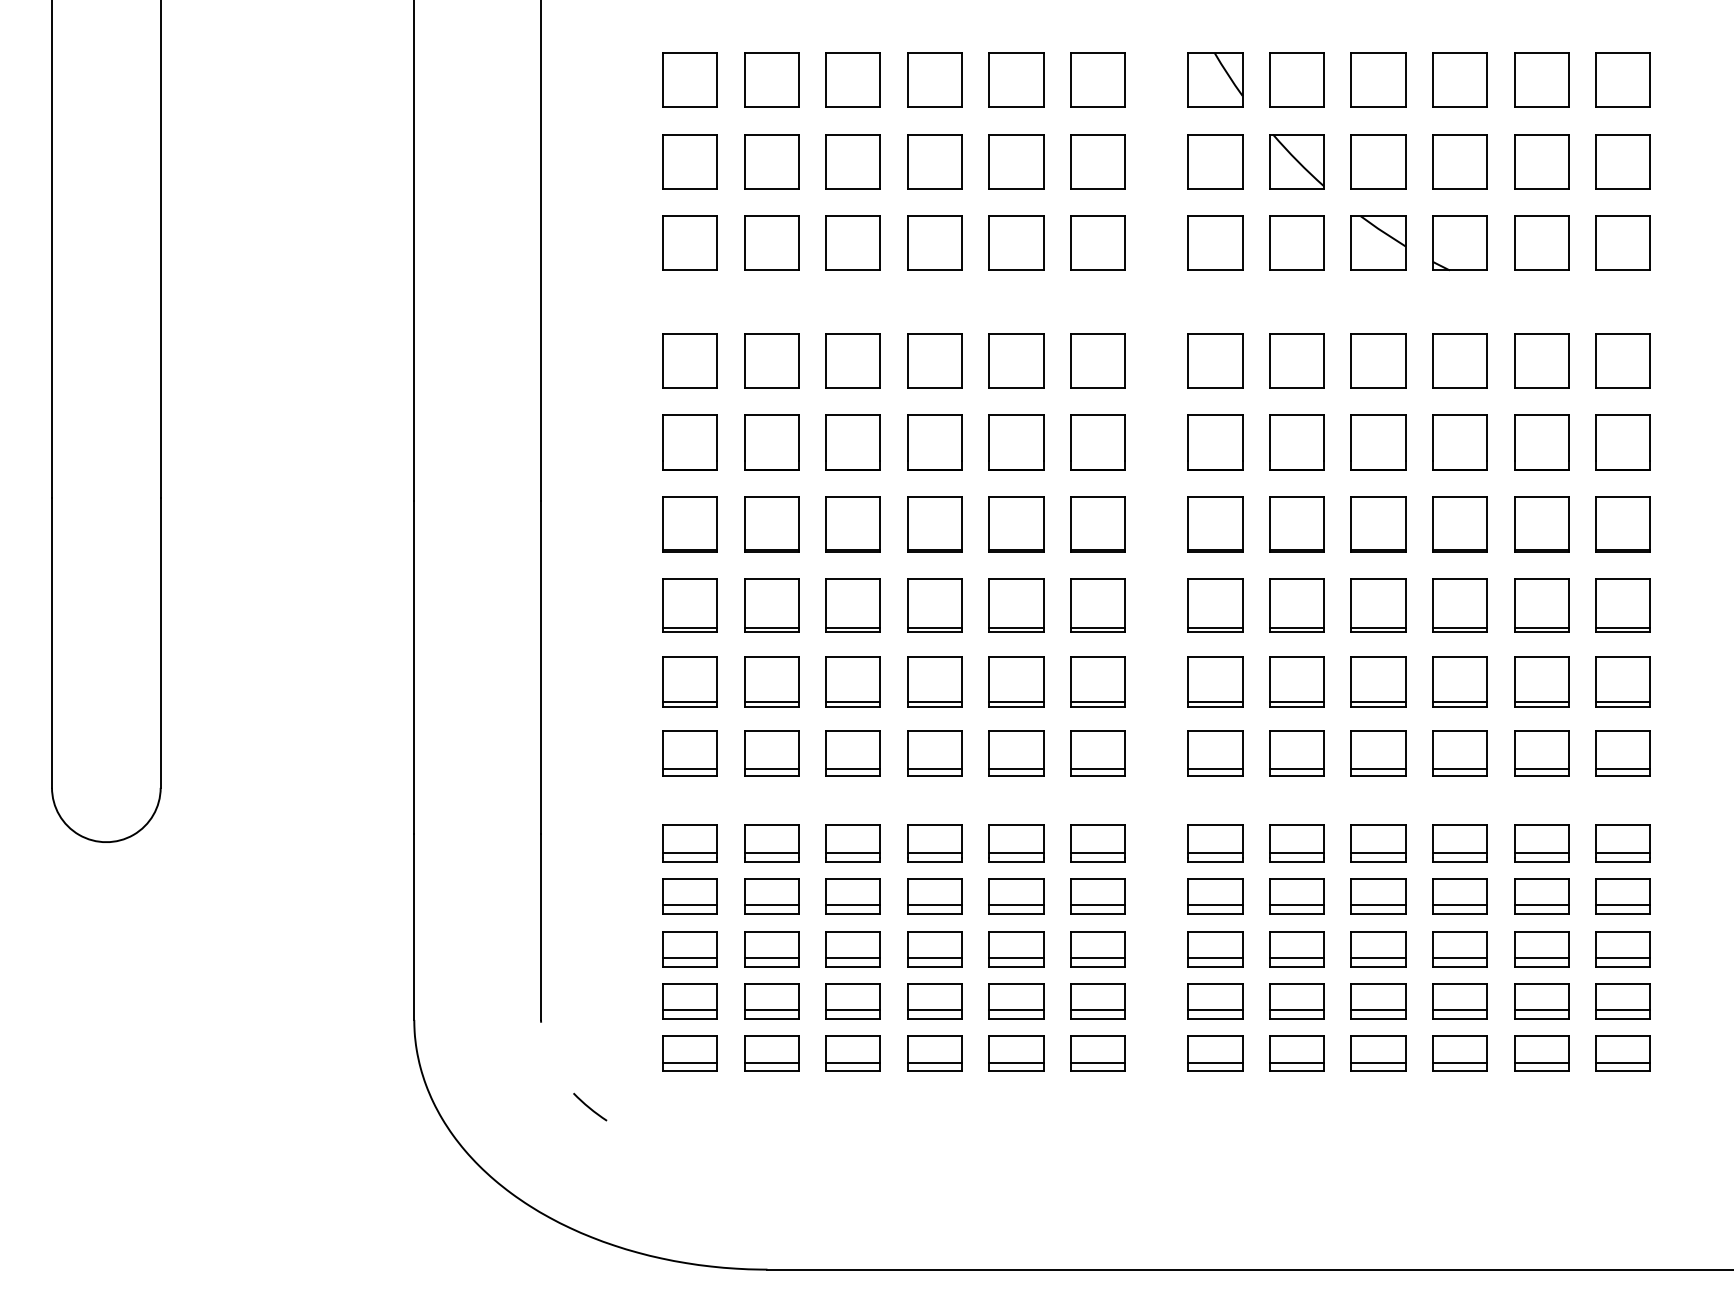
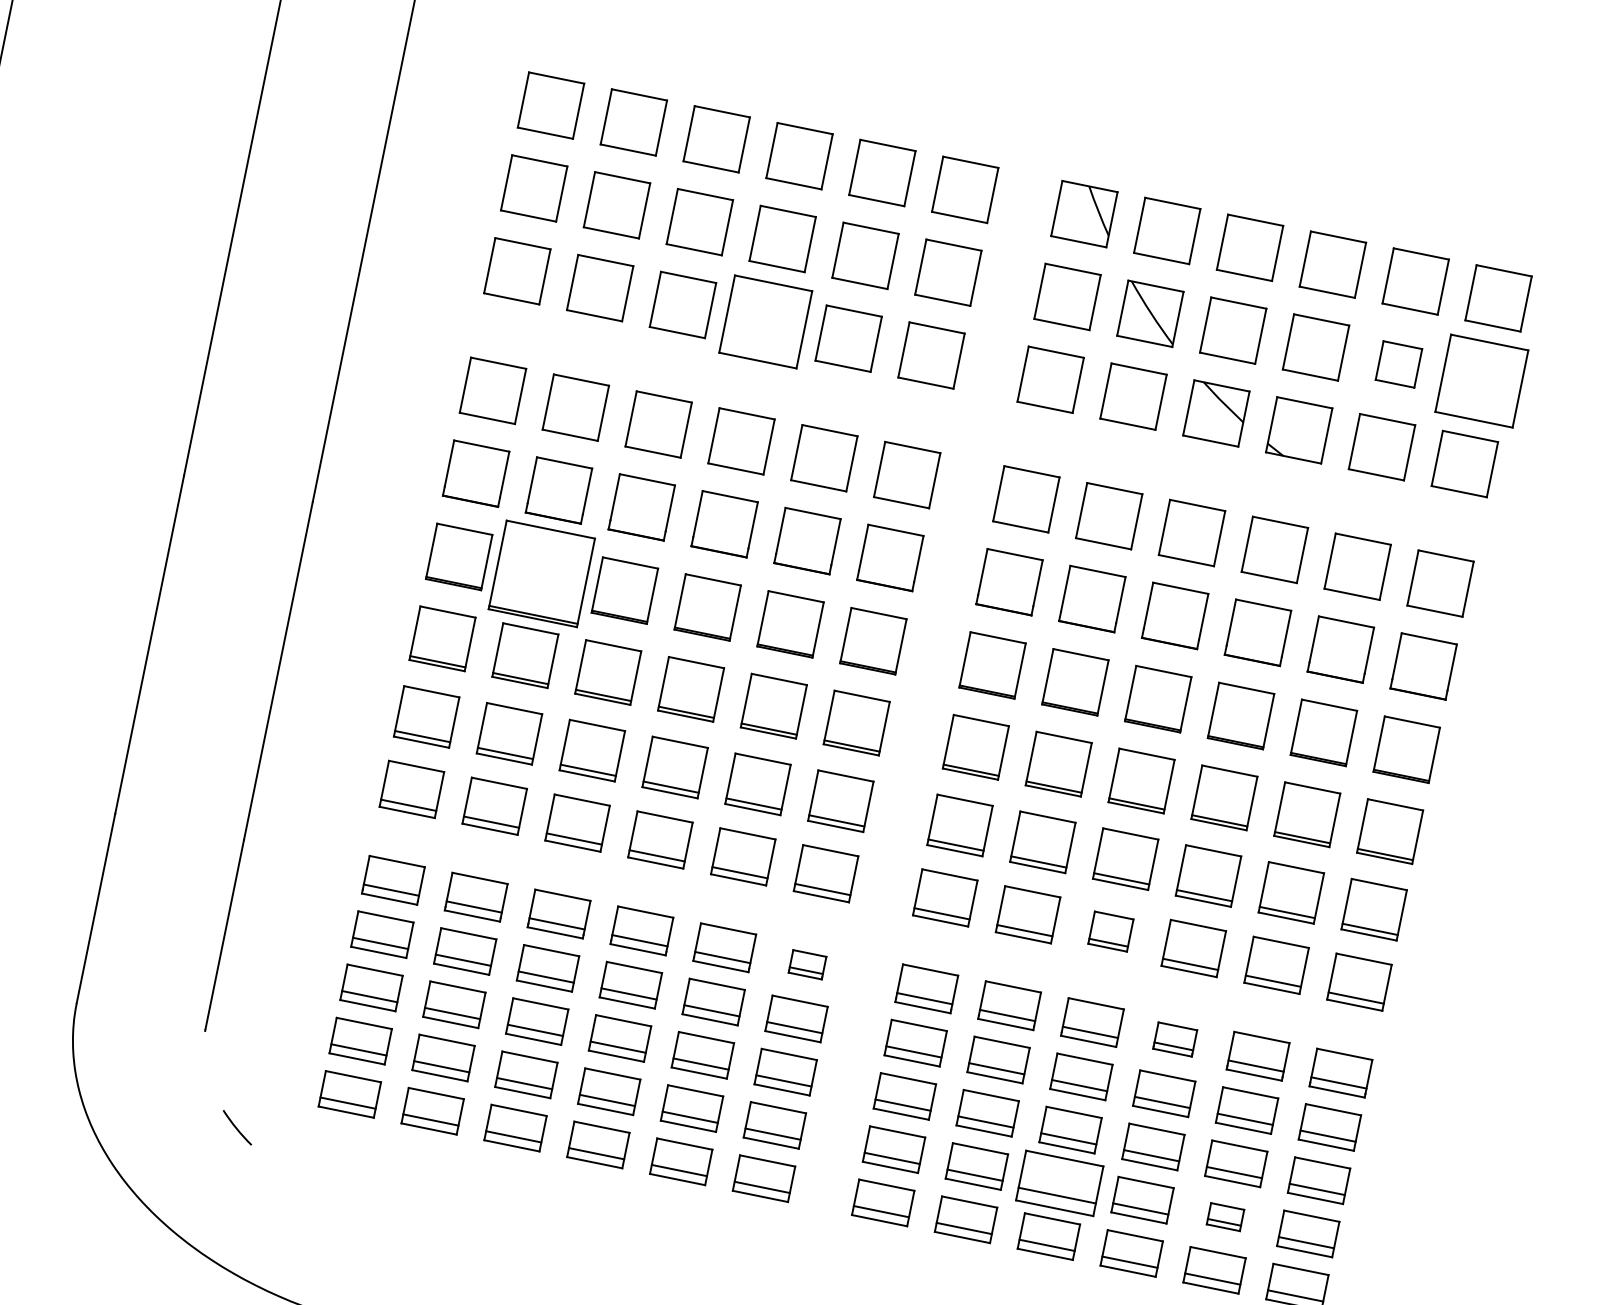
part: (1541, 161) -> (1398, 364), size x0.7
part: (1622, 161) -> (1480, 380), size x1.4
part: (934, 242) -> (765, 320), size x1.4
part: (771, 524) -> (541, 573), size x1.6
part: (1378, 753) -> (1110, 931), size x0.7
part: (1097, 843) -> (806, 964), size x0.6
part: (1459, 843) -> (1174, 1039), size x0.7
part: (1378, 1001) -> (1059, 1183), size x1.4
part: (1541, 1001) -> (1225, 1217), size x0.6

